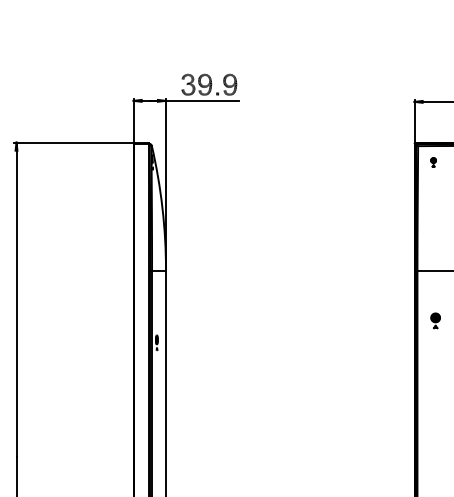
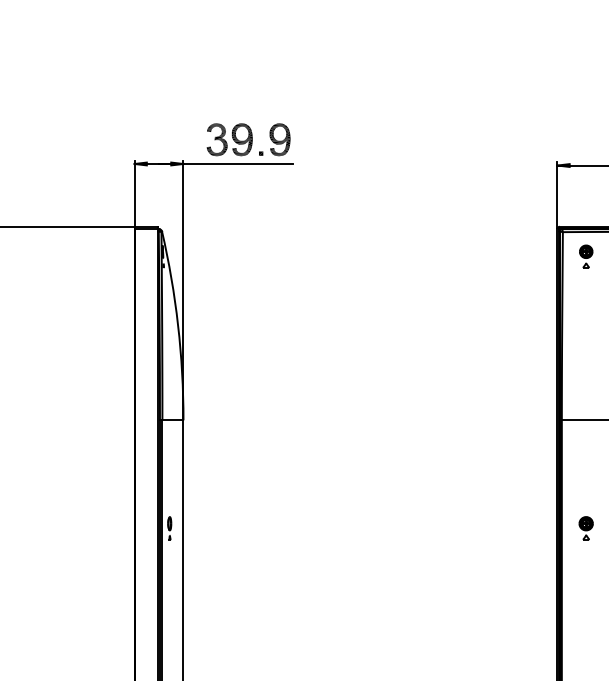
part: (433, 162) -> (585, 256), size x1.67
part: (435, 320) -> (585, 527), moved

